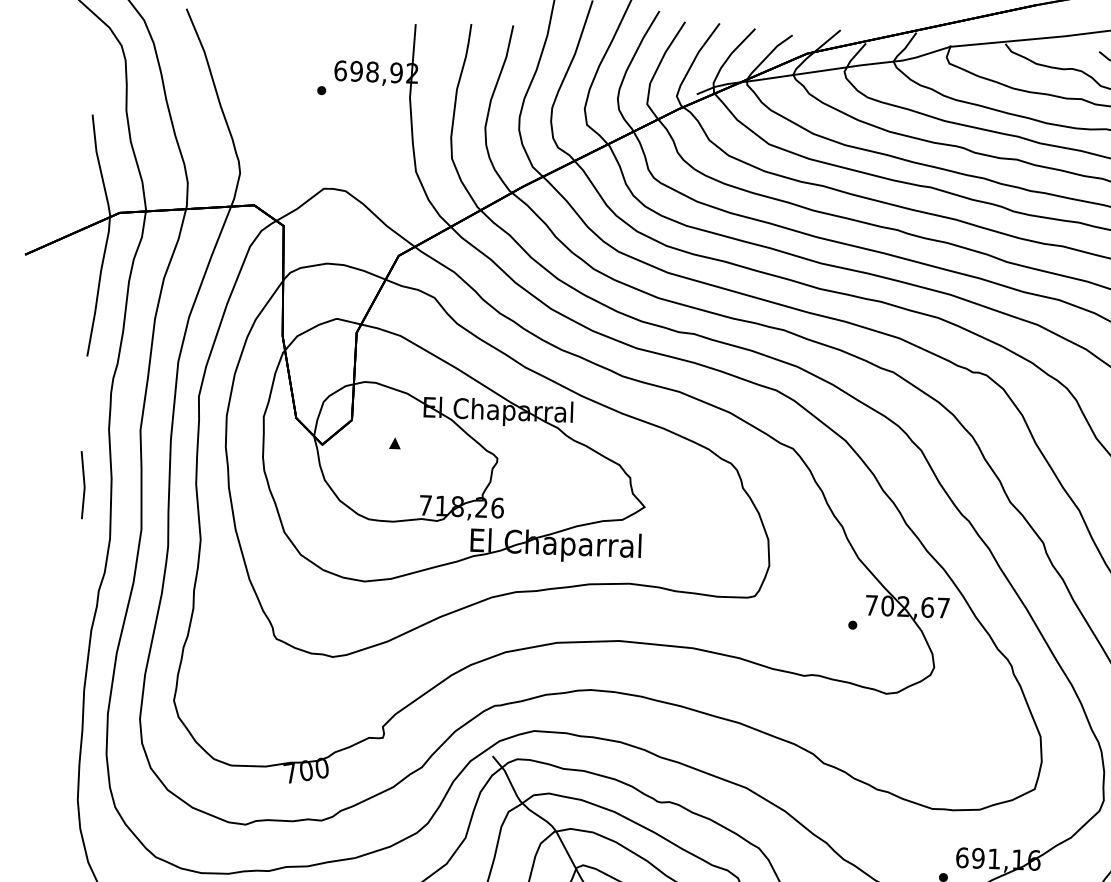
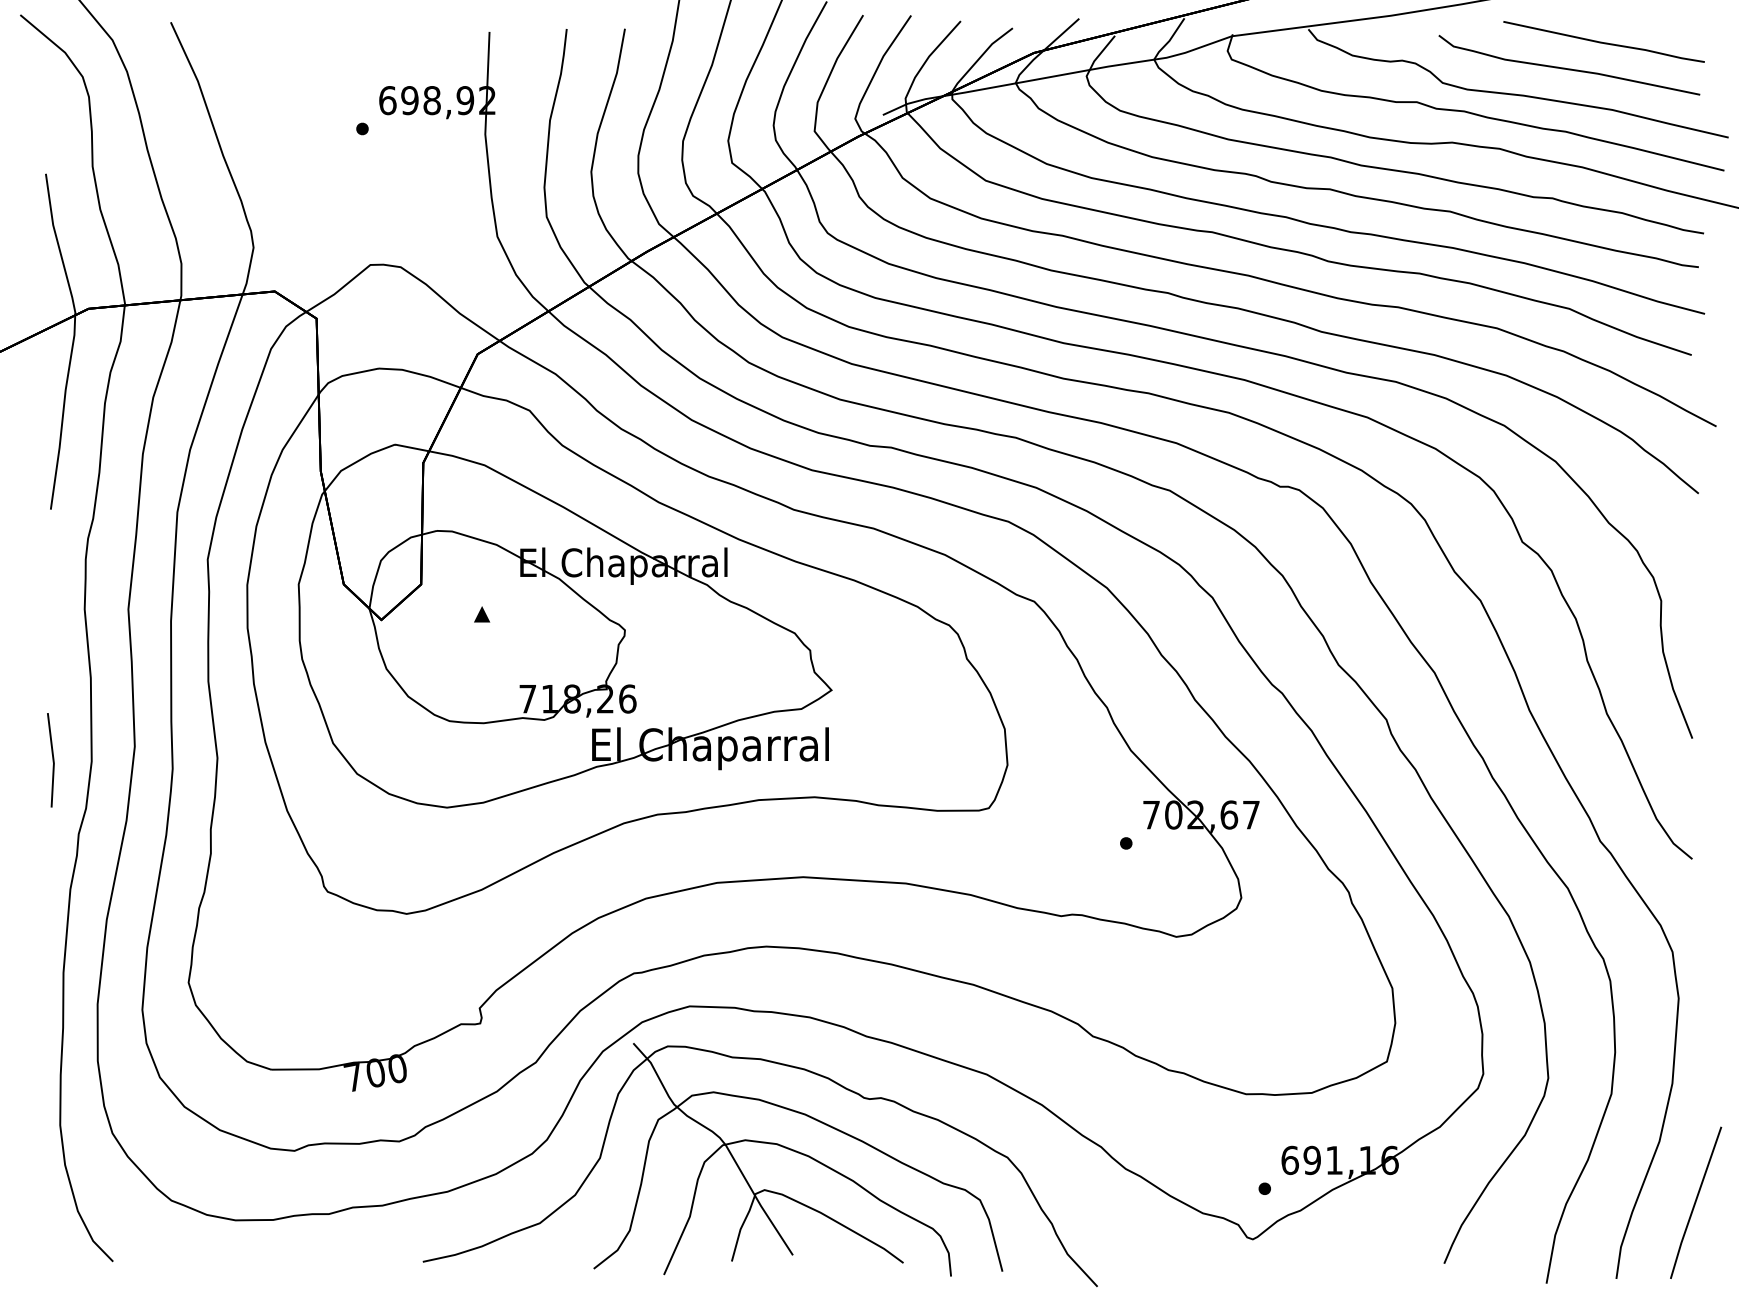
line: (83, 485) -> (52, 760), moved

